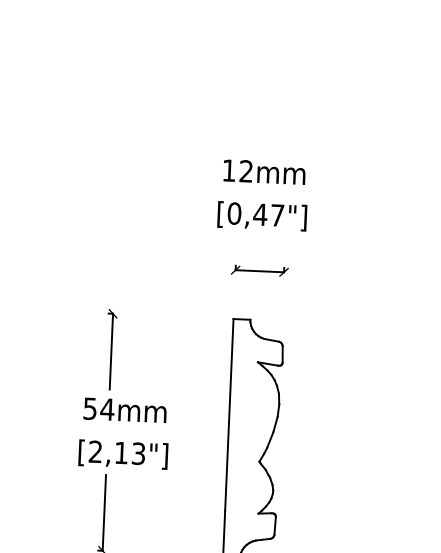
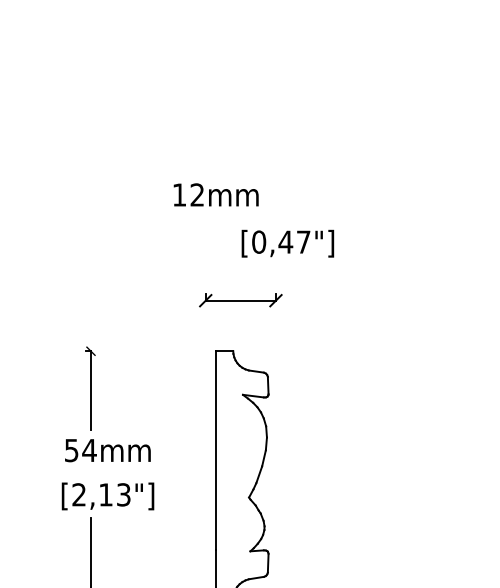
text: (263, 171) -> (215, 194), moved
text: (261, 216) -> (287, 243), moved
part: (259, 271) -> (240, 300), size x1.4

